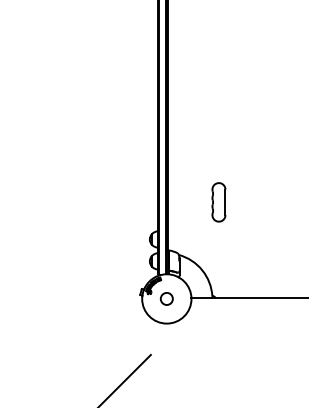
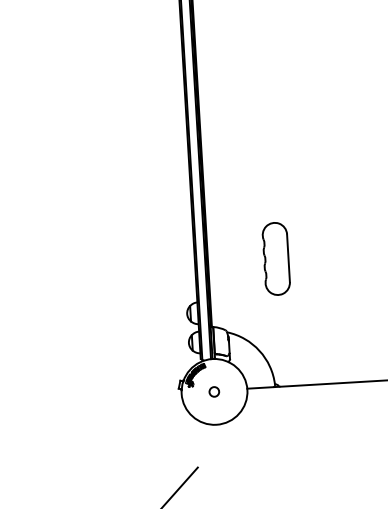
part: (218, 202) -> (275, 259), size x1.4
circle: (166, 298) -> (214, 391), size x0.6

